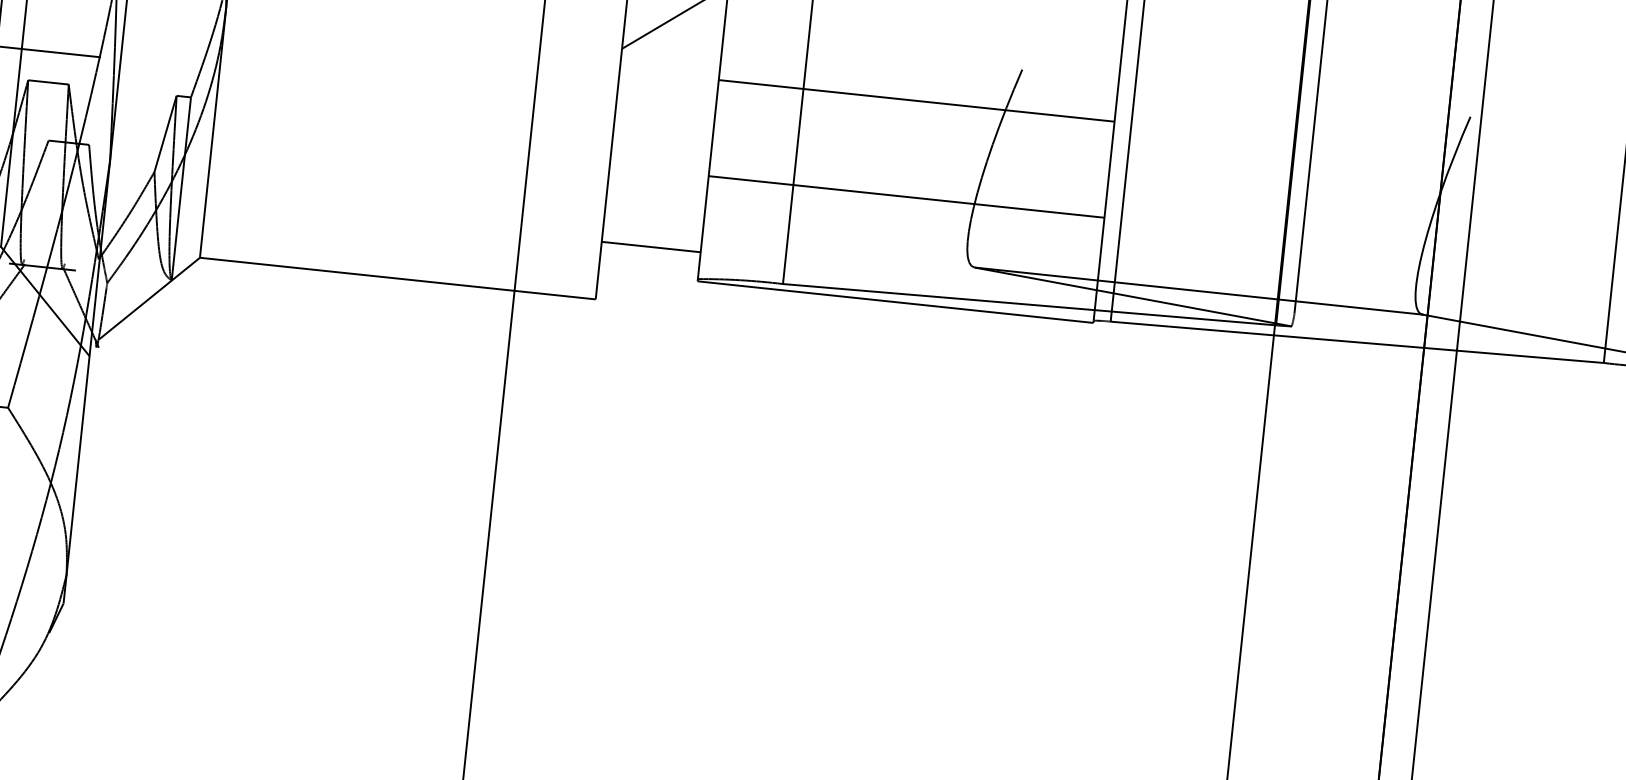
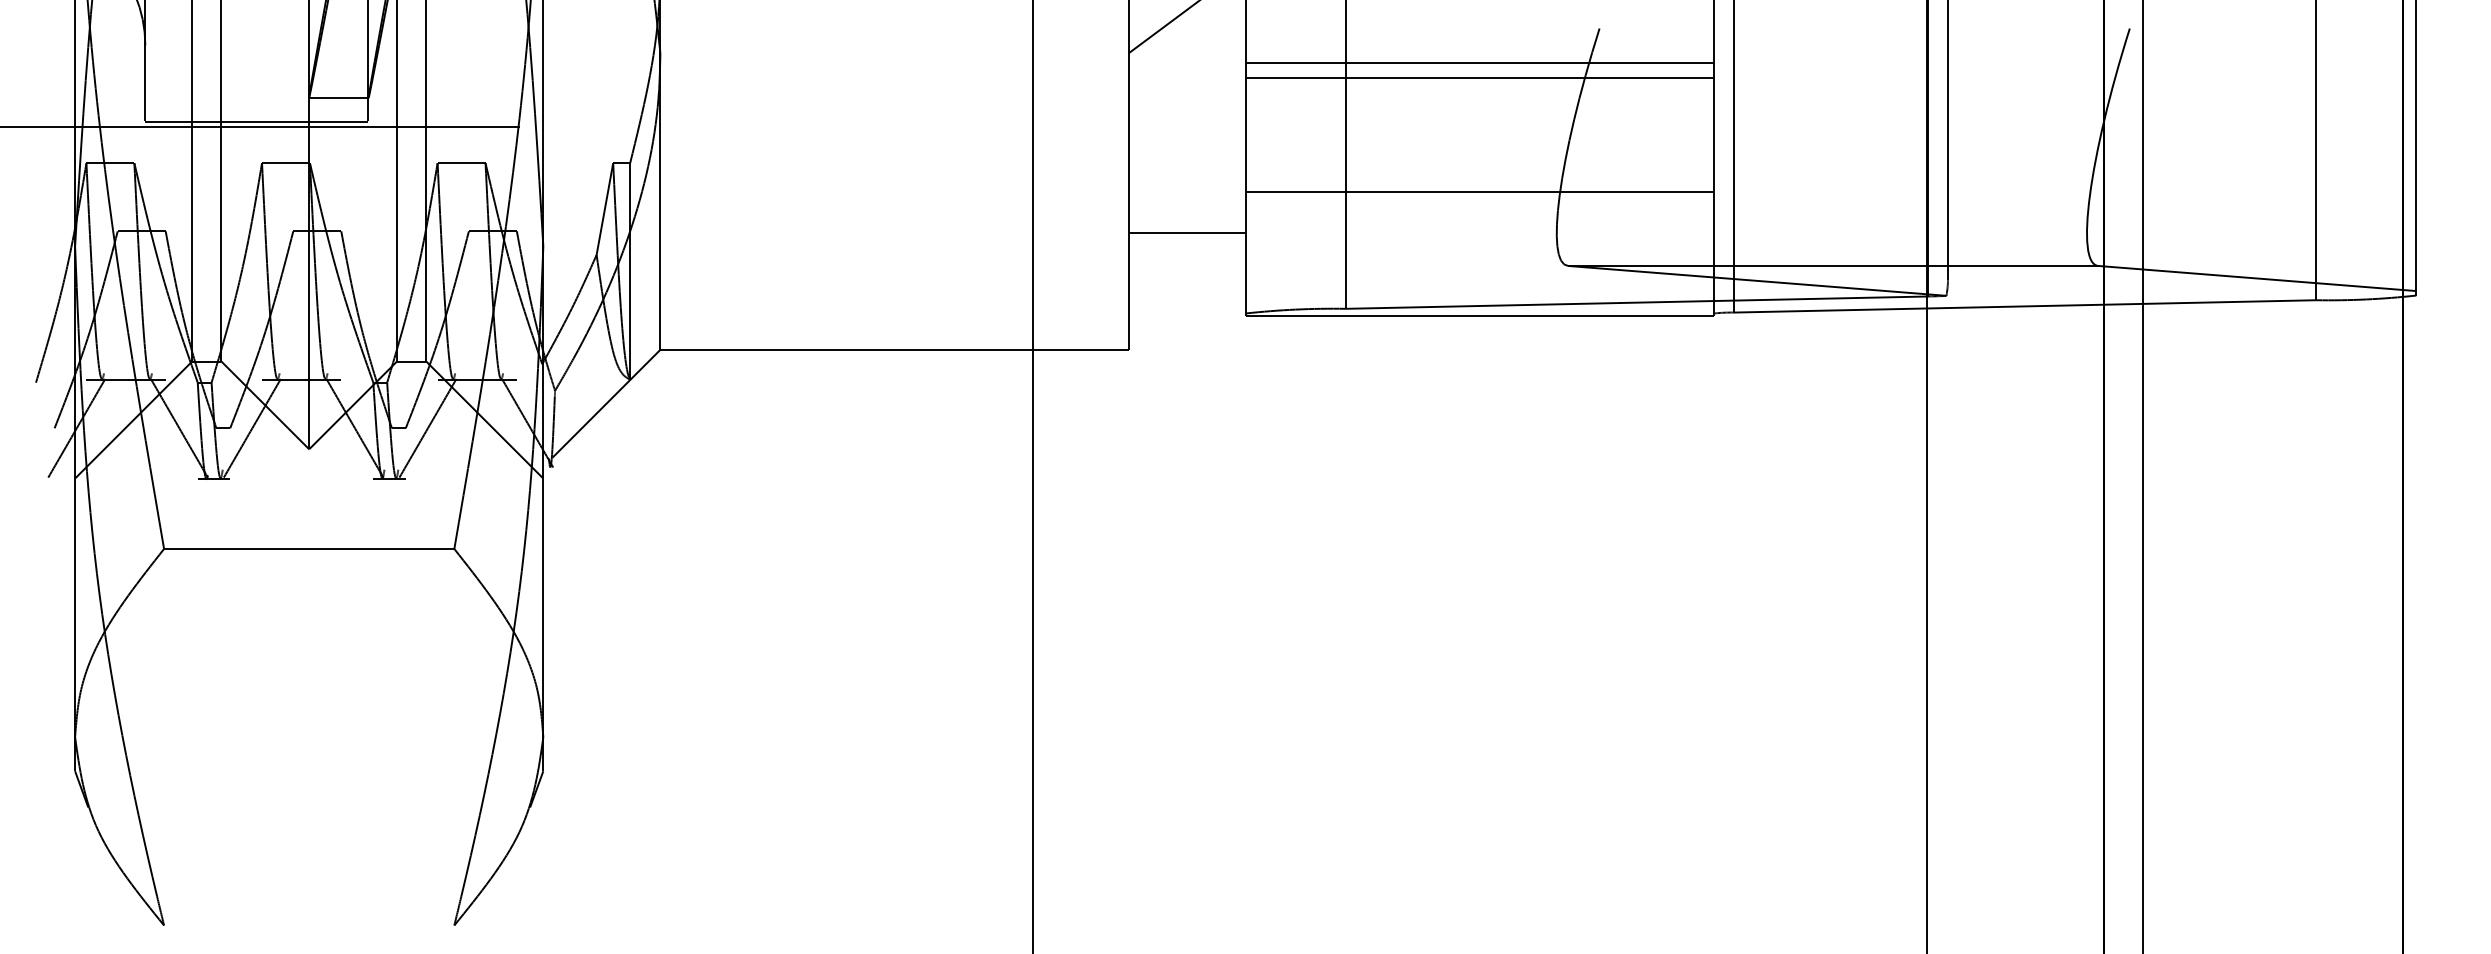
line: (917, 87) -> (1479, 62), added
line: (650, 246) -> (1186, 232), moved

